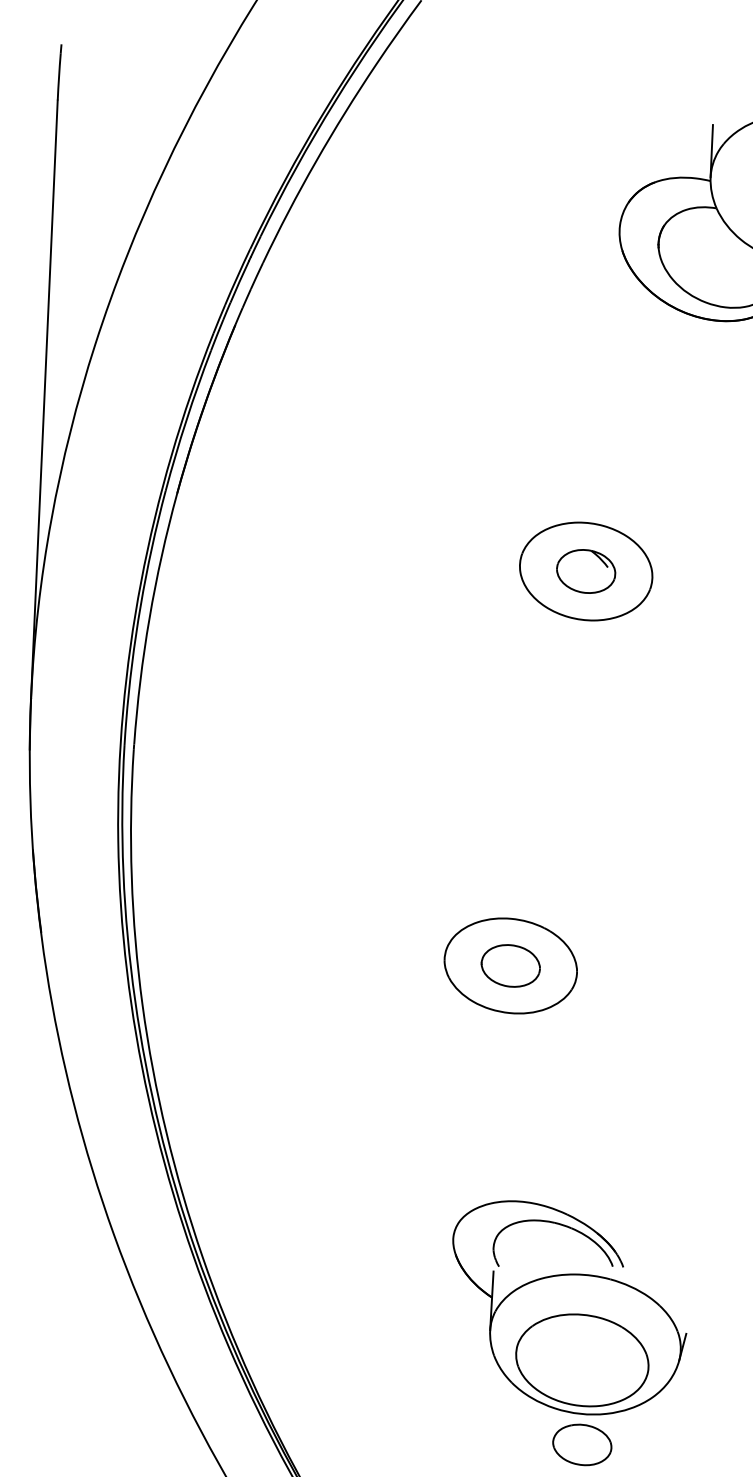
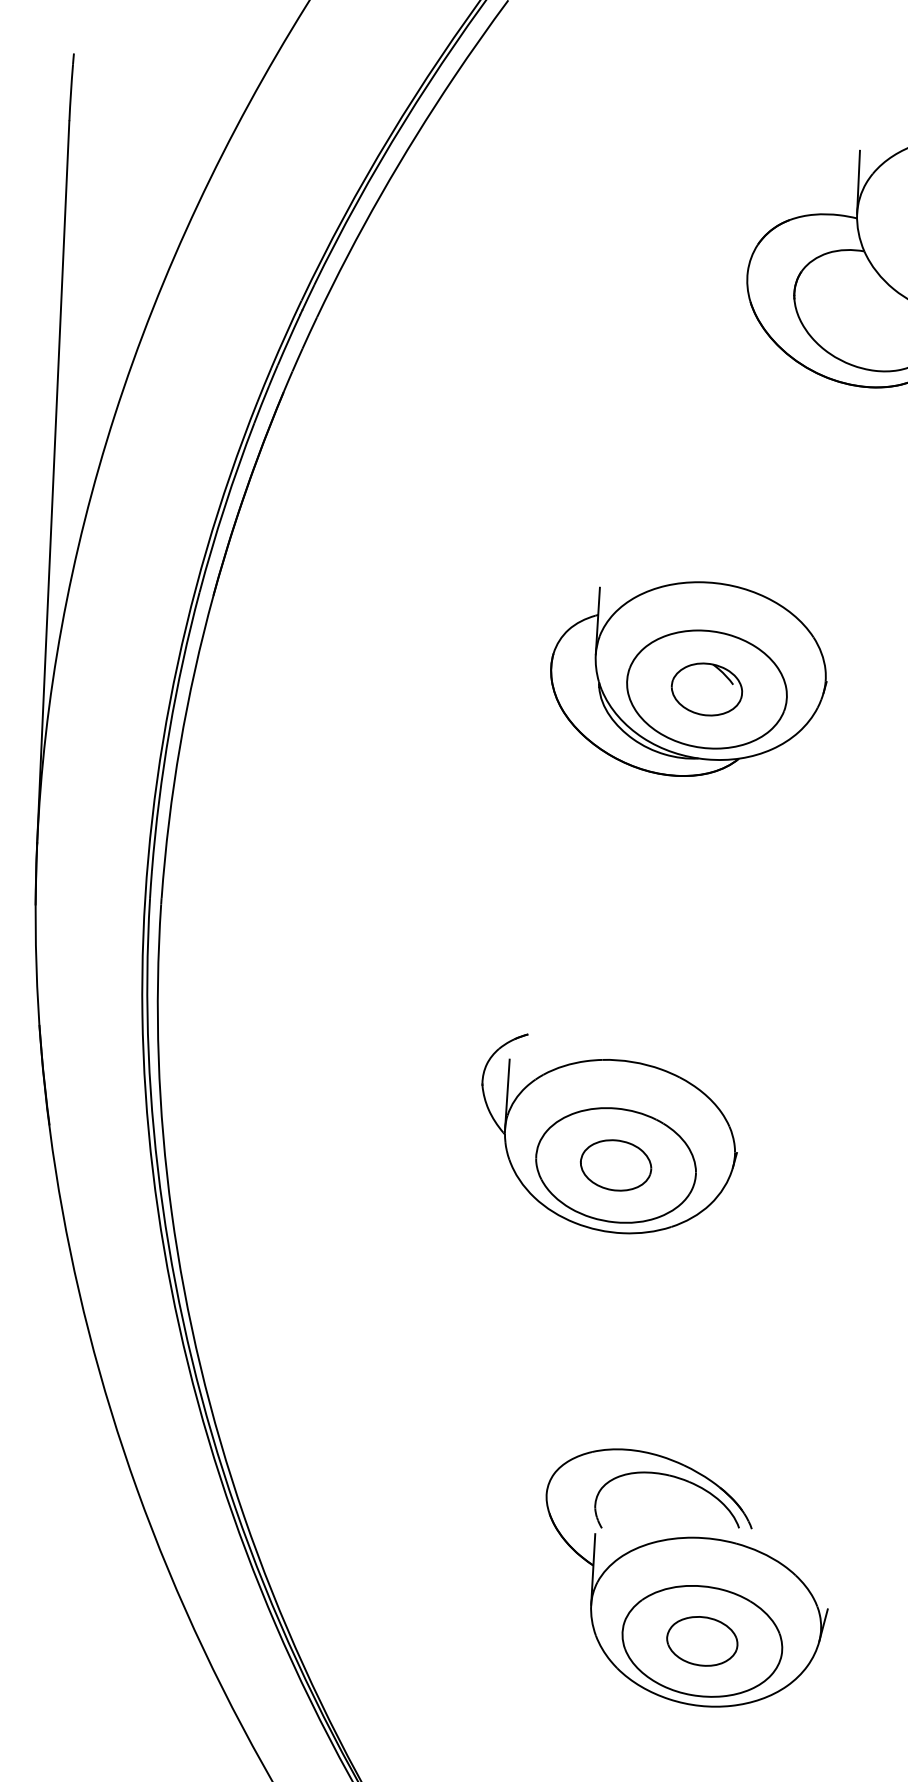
part: (570, 562) -> (688, 678), added
part: (505, 939) -> (609, 1133), added
part: (582, 1445) -> (702, 1641), moved

